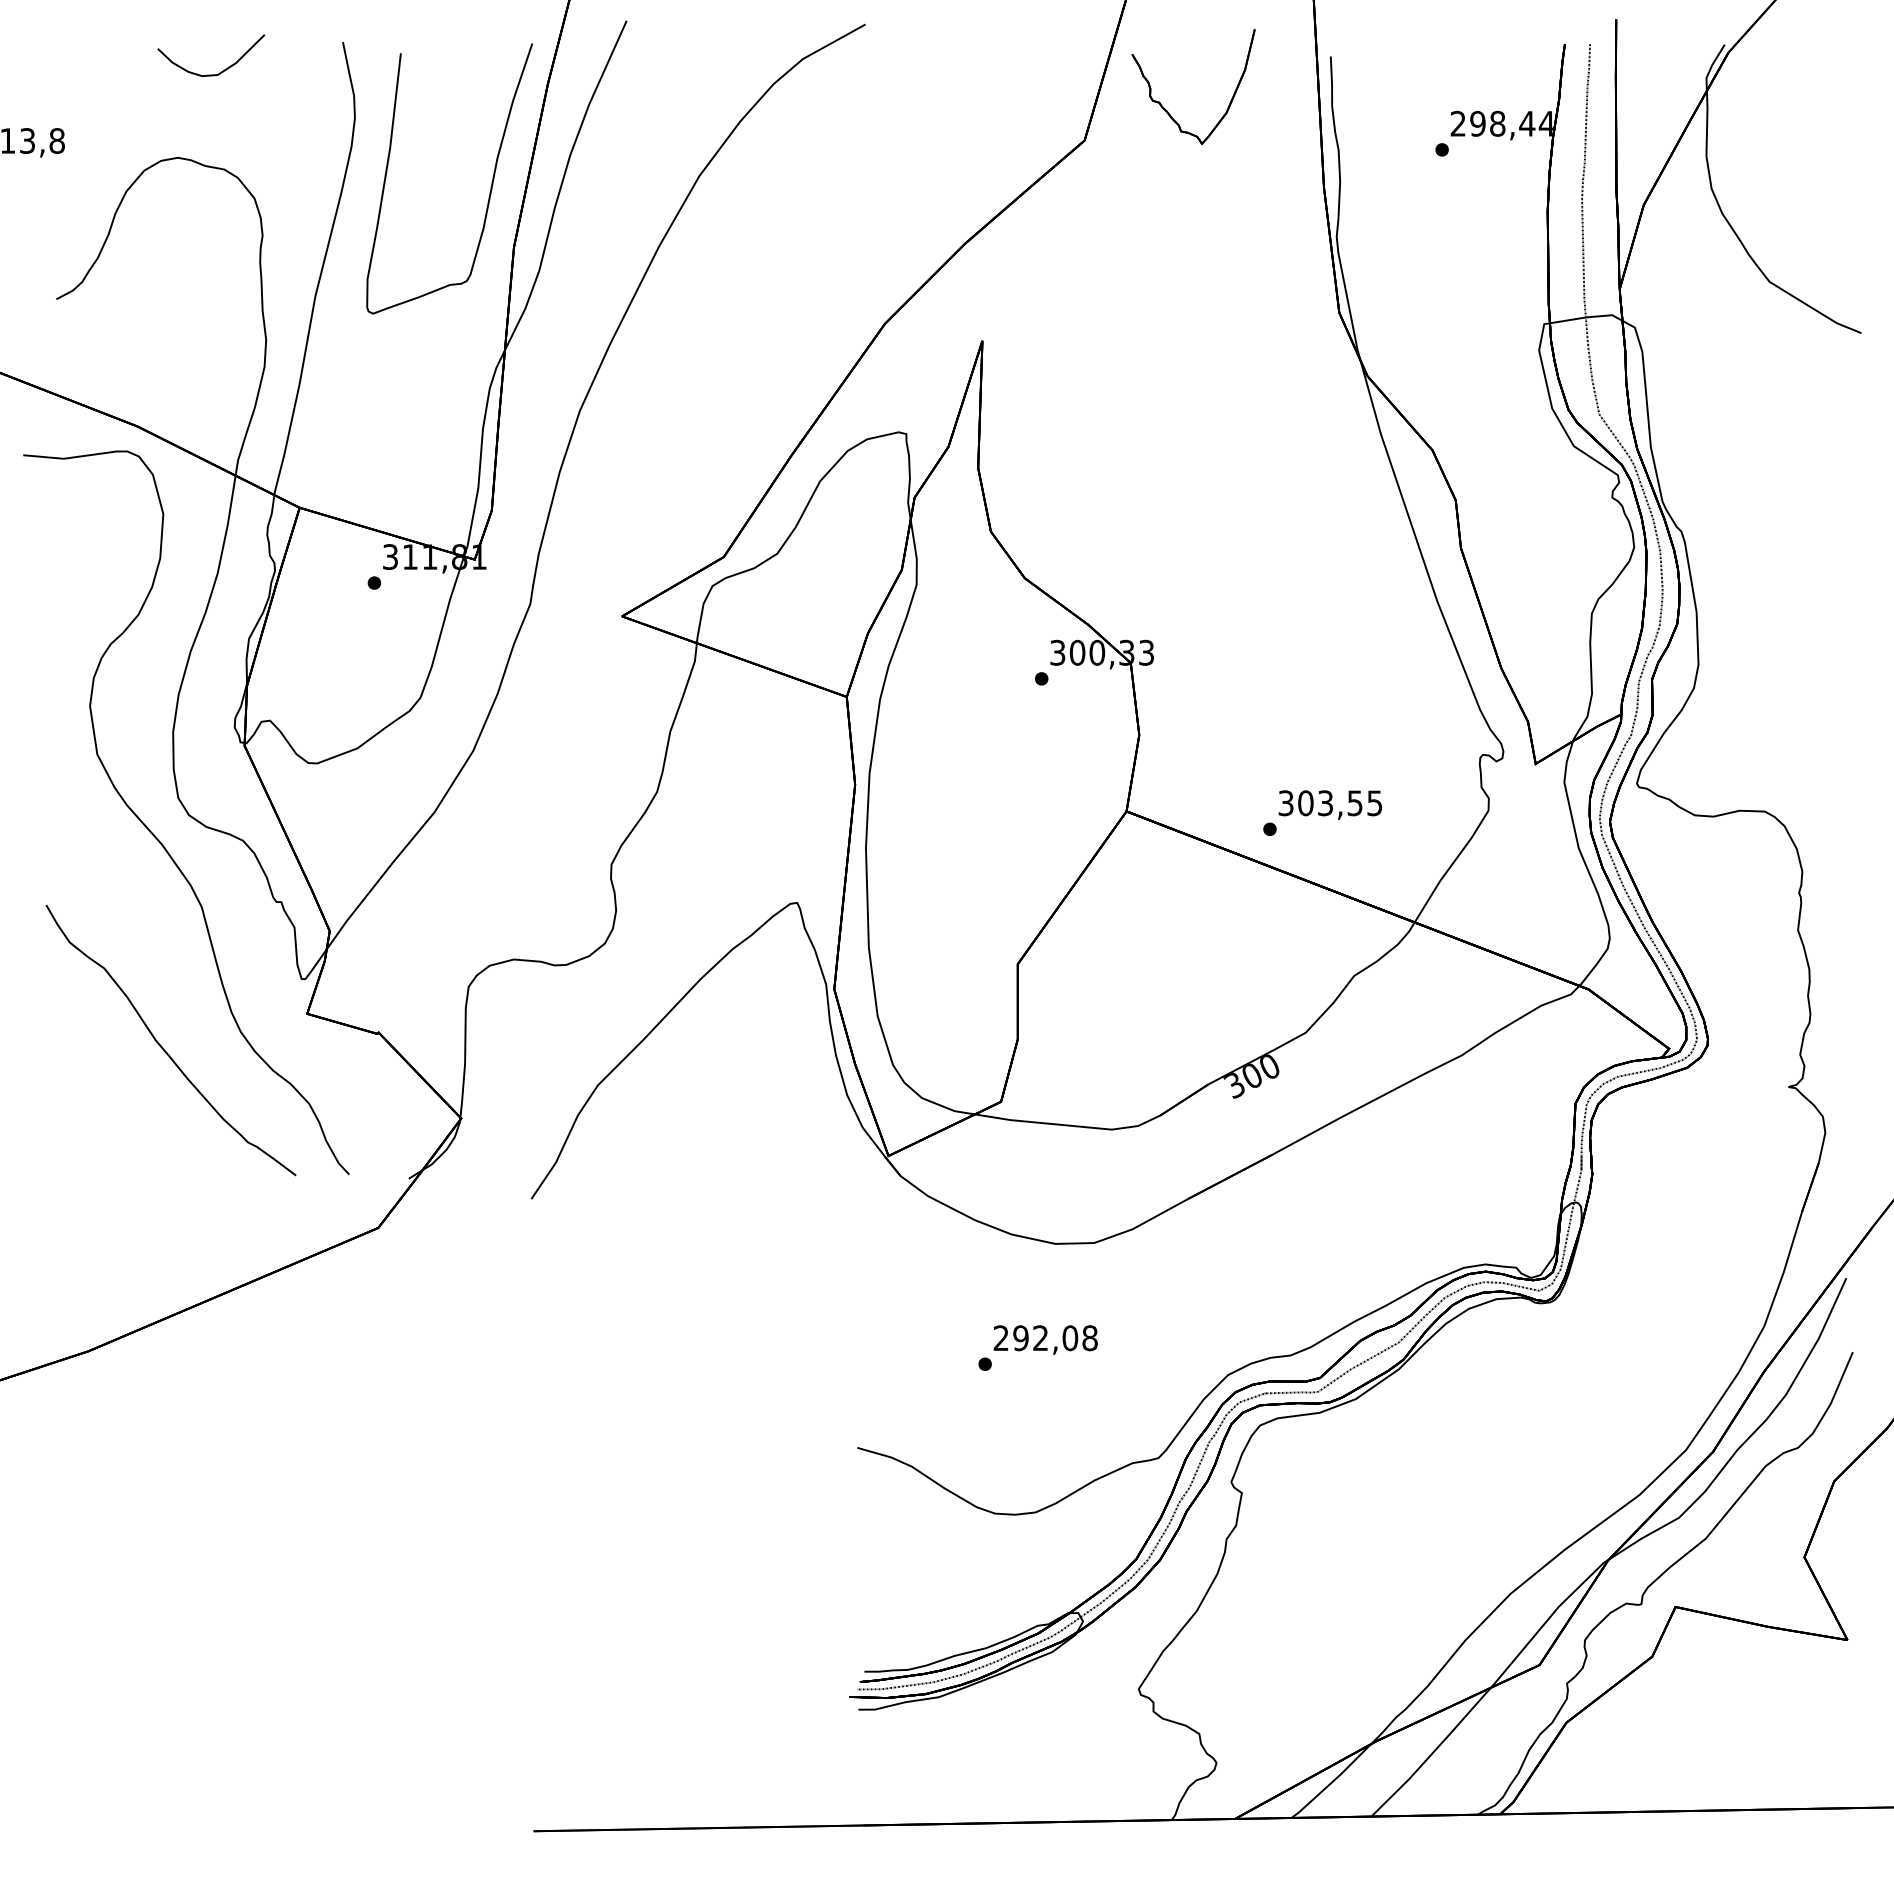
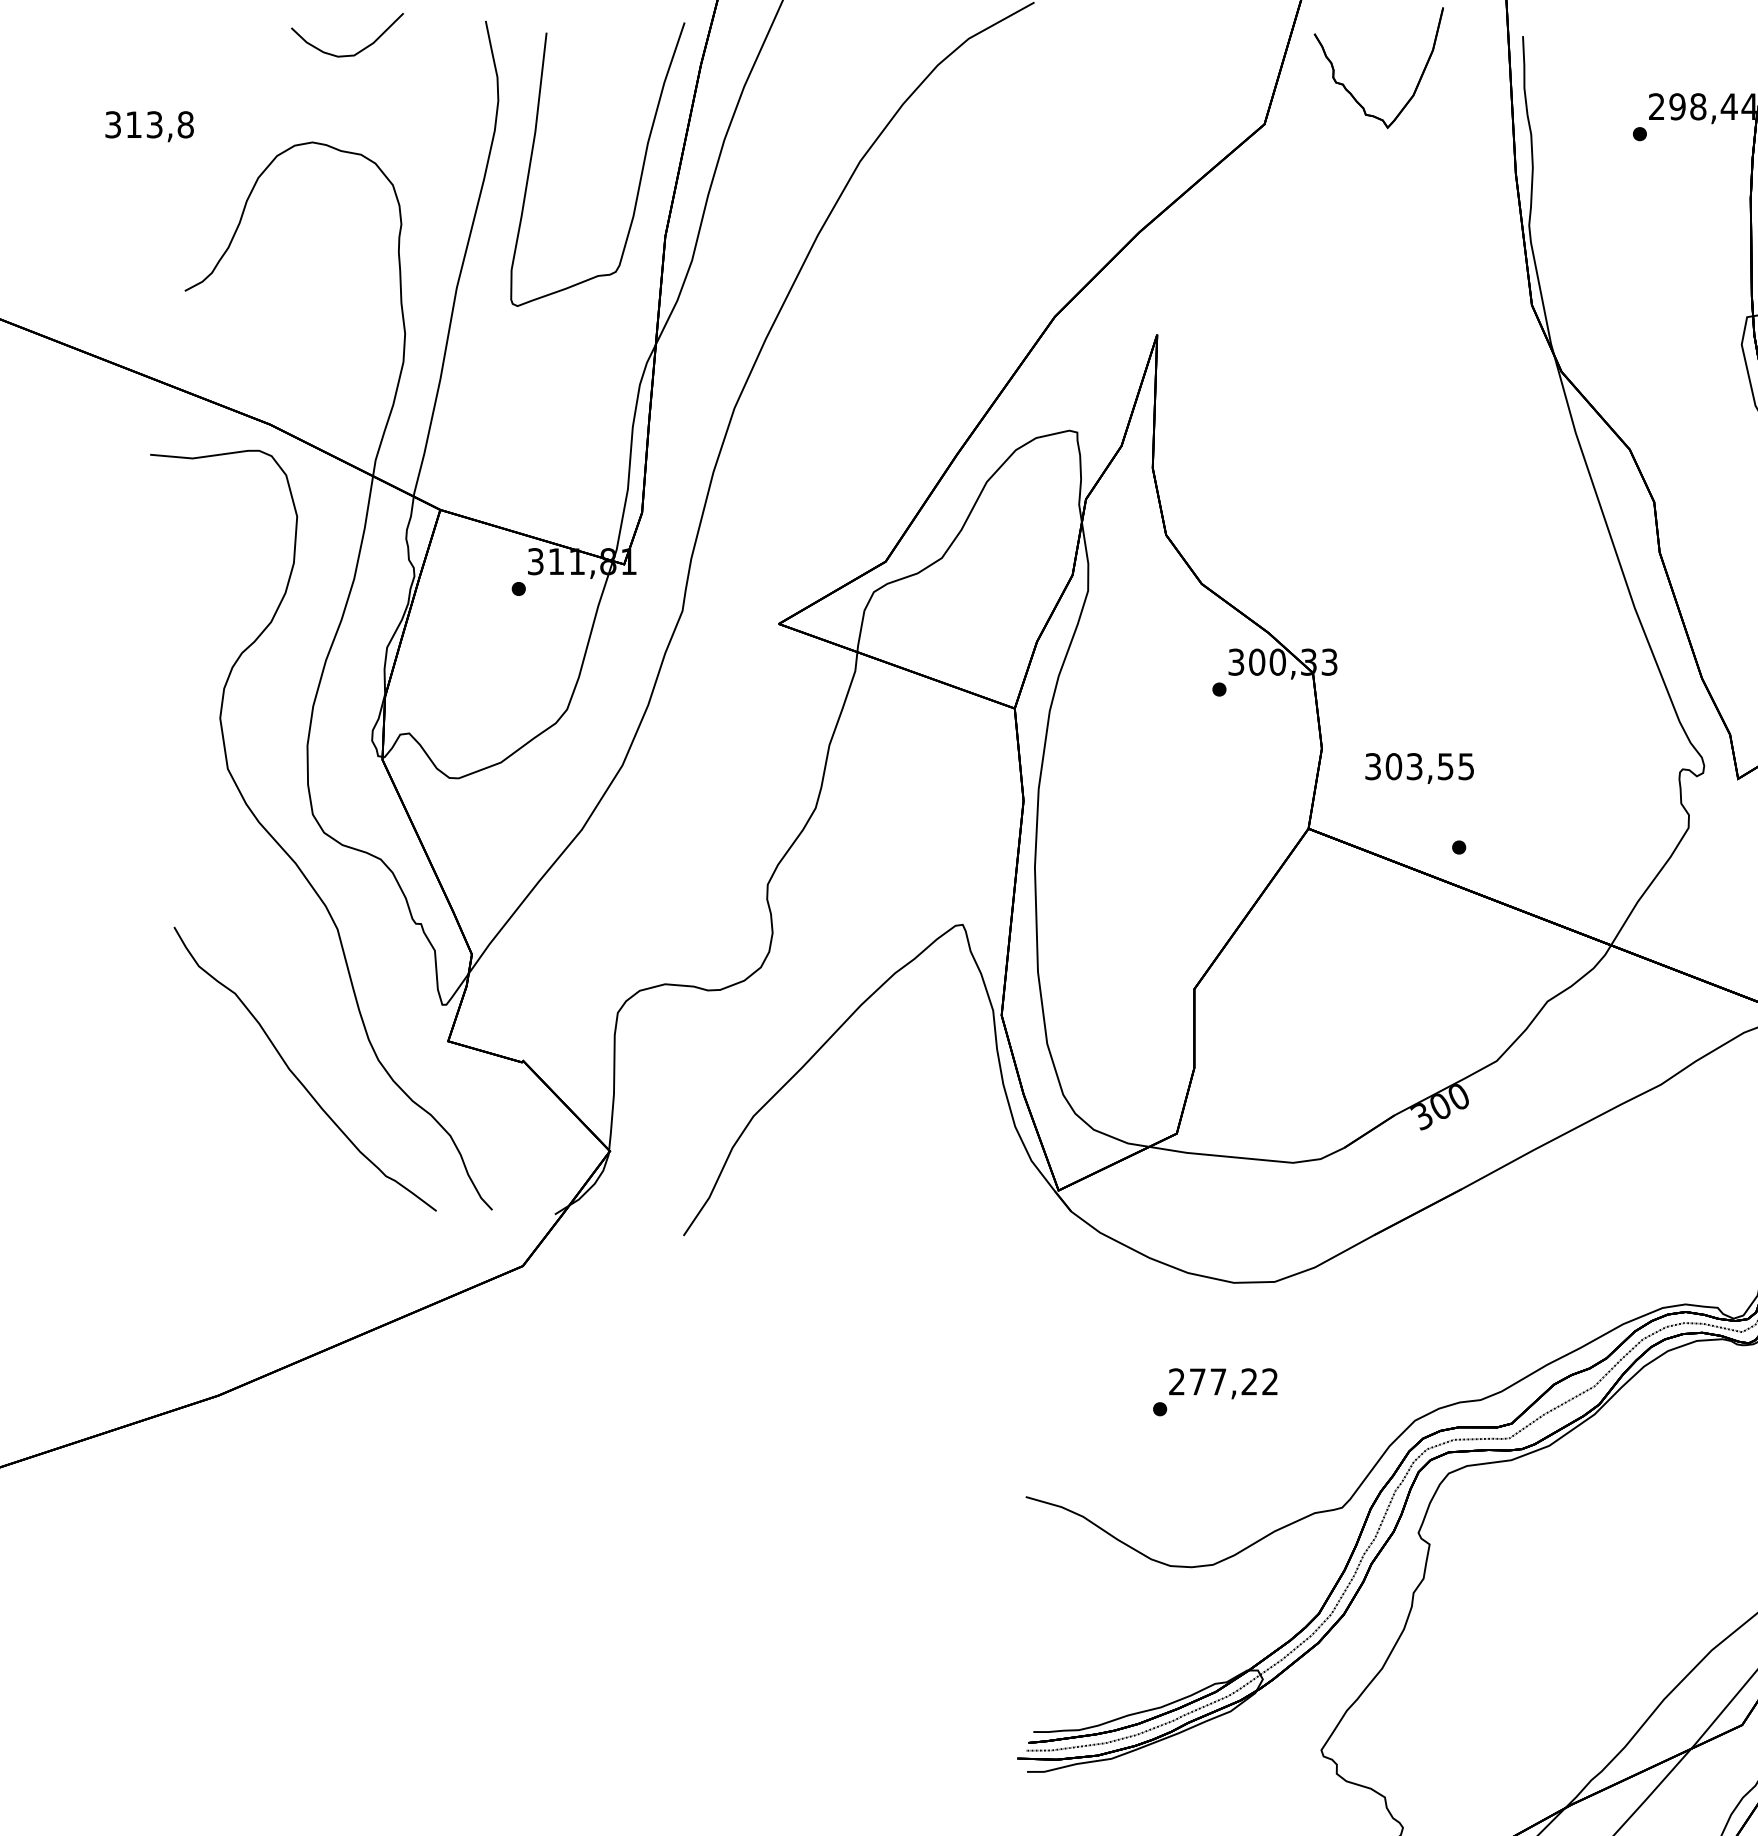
text: (1329, 804) -> (1418, 767), moved
text: (1055, 1338) -> (1233, 1382), 292,08 -> 277,22

